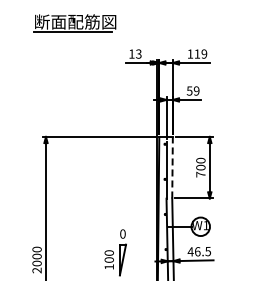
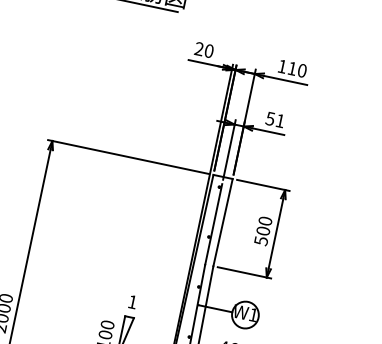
text: (135, 53) -> (204, 49), 13 -> 20
text: (204, 53) -> (302, 69), 119 -> 110
text: (196, 90) -> (280, 120), 59 -> 51
line: (172, 167) -> (223, 222), dashed -> solid
text: (200, 174) -> (260, 240), 700 -> 500
text: (122, 233) -> (132, 301), 0 -> 1

